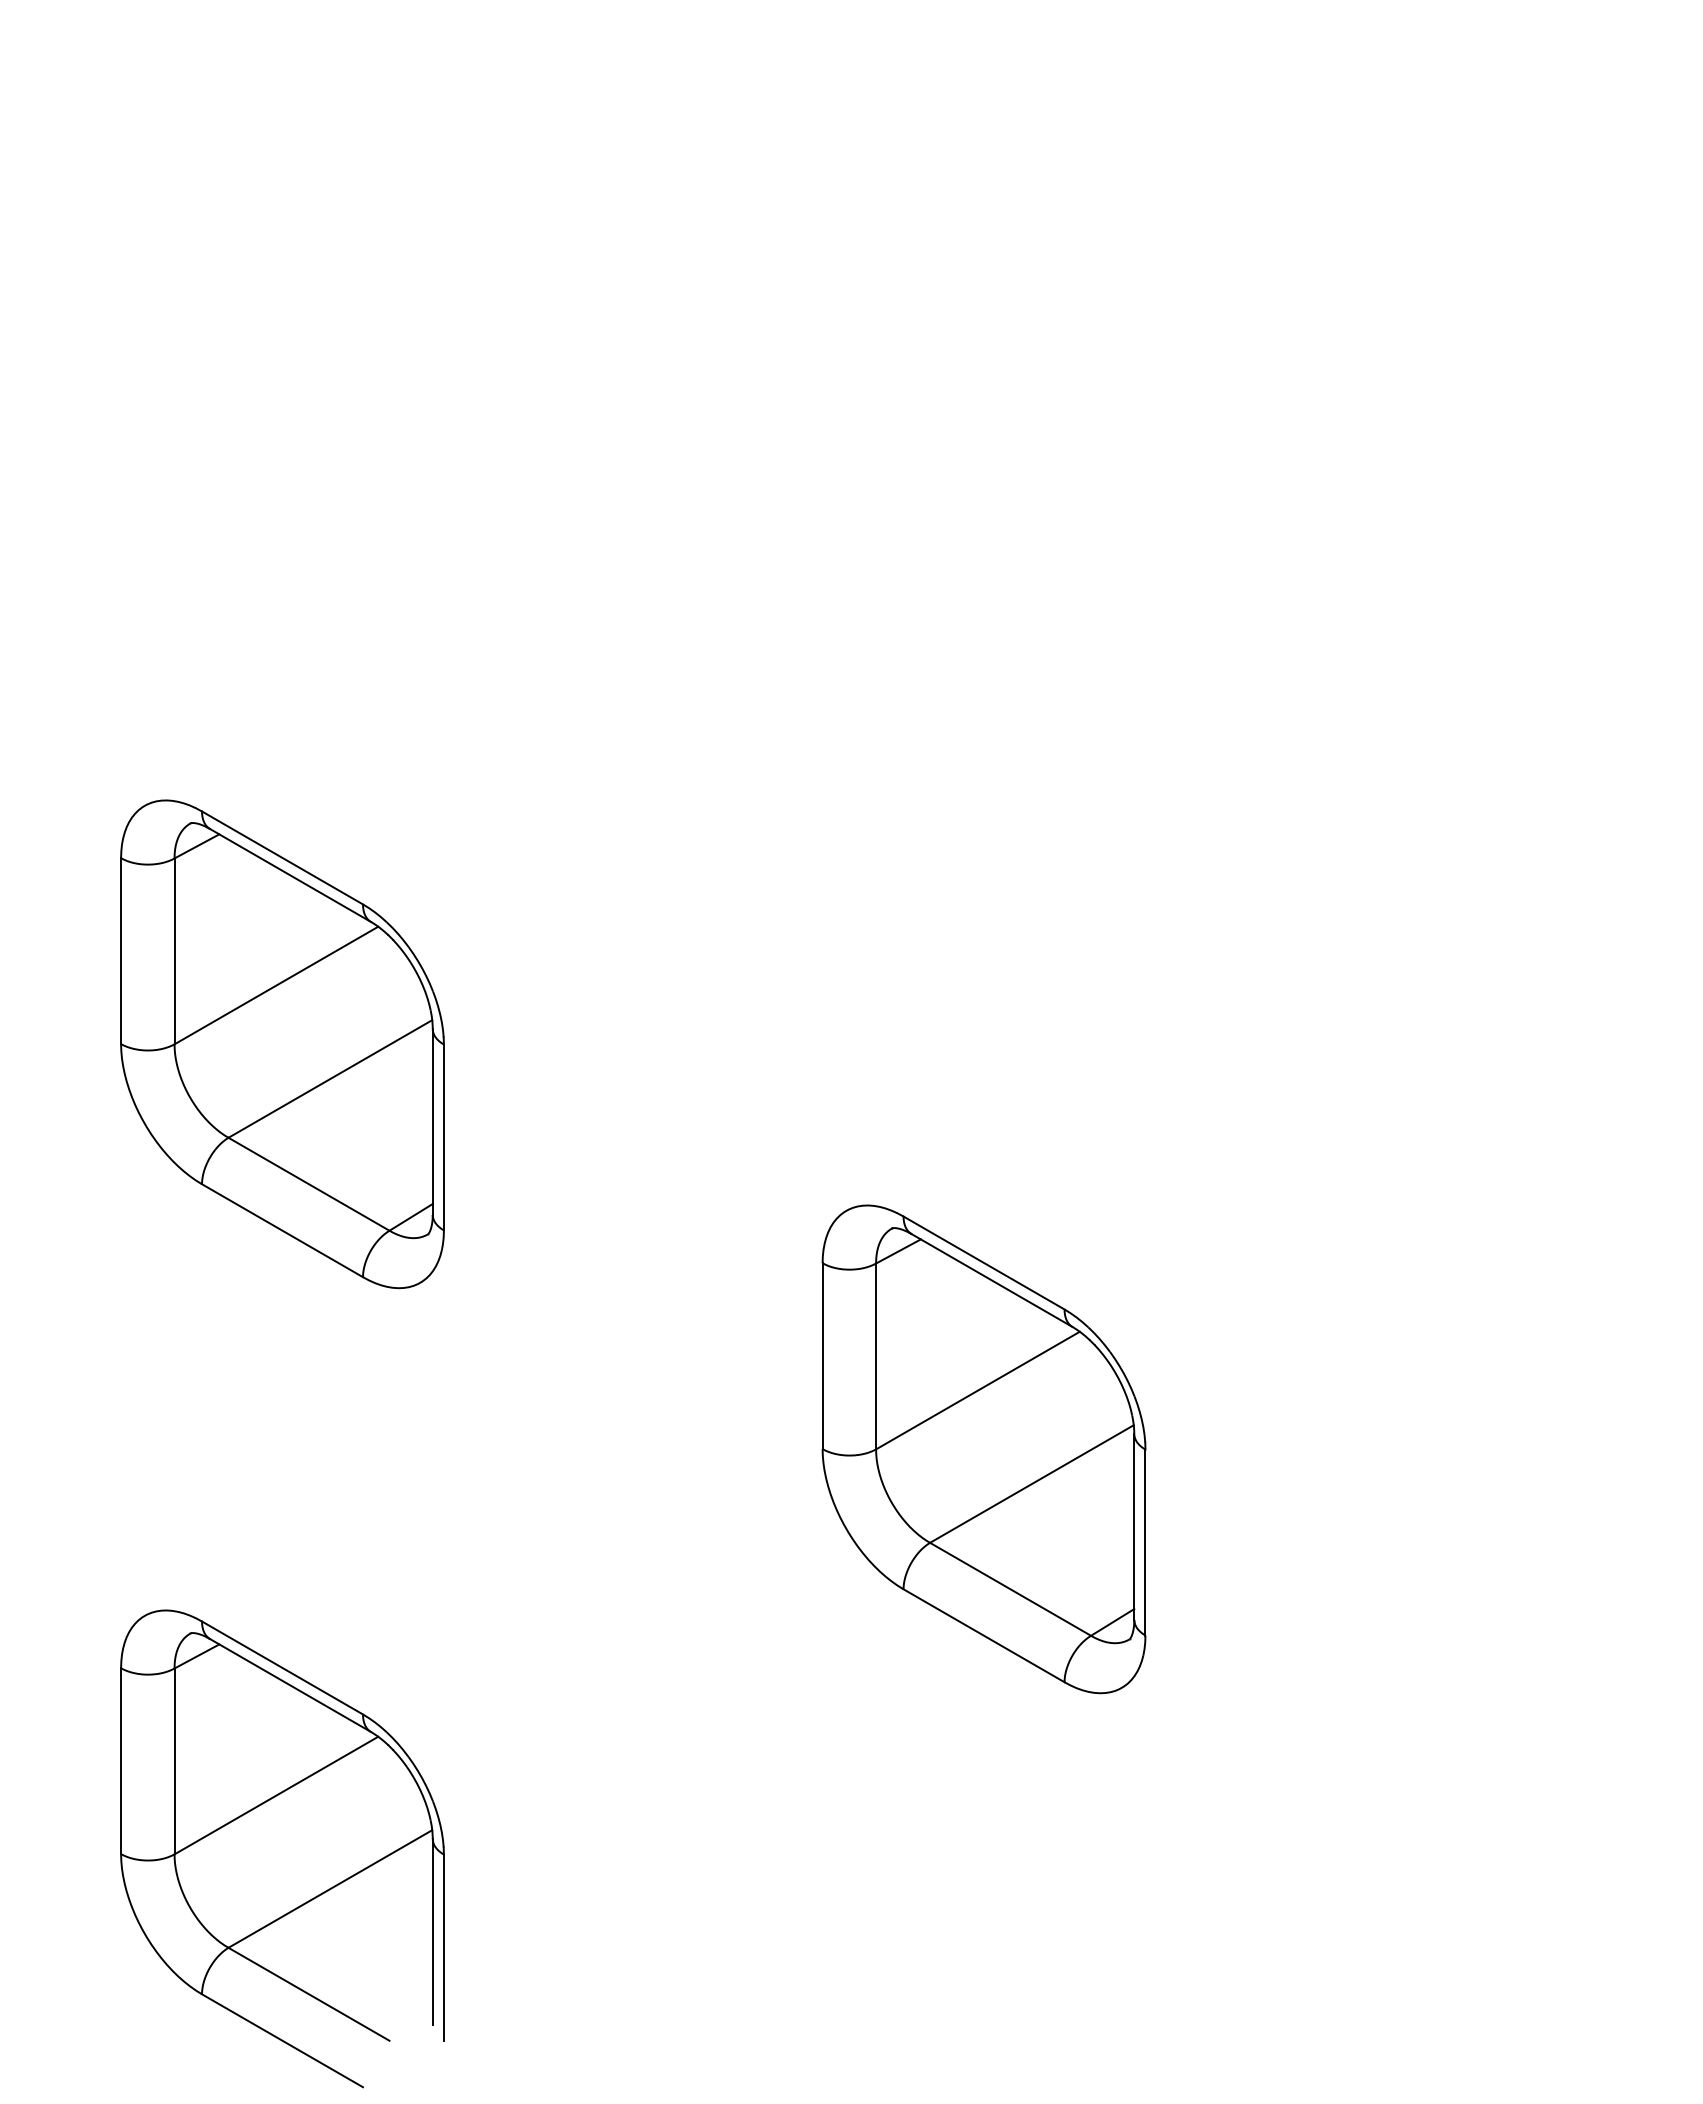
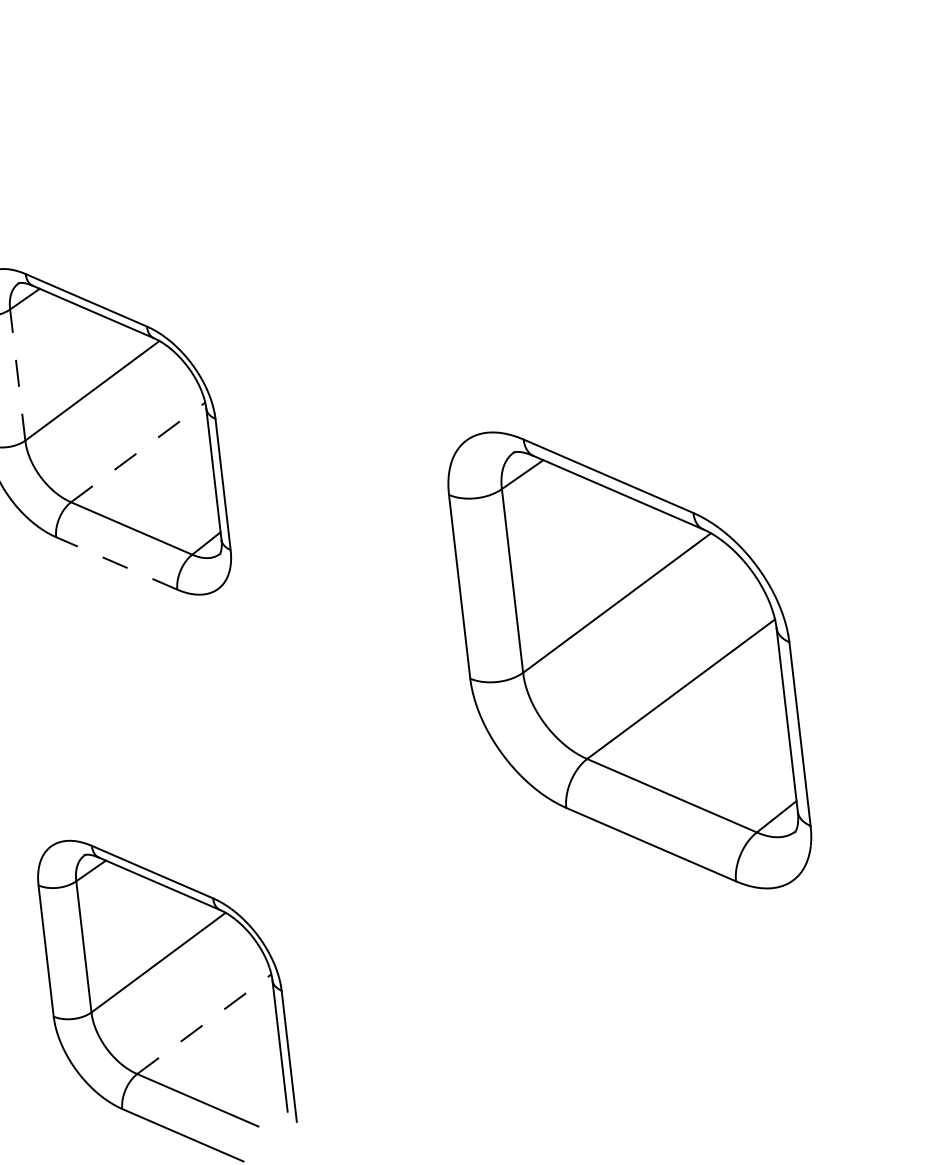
line: (174, 951) -> (17, 375), solid -> dashed
line: (330, 1078) -> (138, 452), solid -> dashed
line: (282, 1230) -> (116, 563), solid -> dashed
part: (983, 1449) -> (629, 660), size x1.4
line: (330, 1889) -> (204, 1024), solid -> dashed

